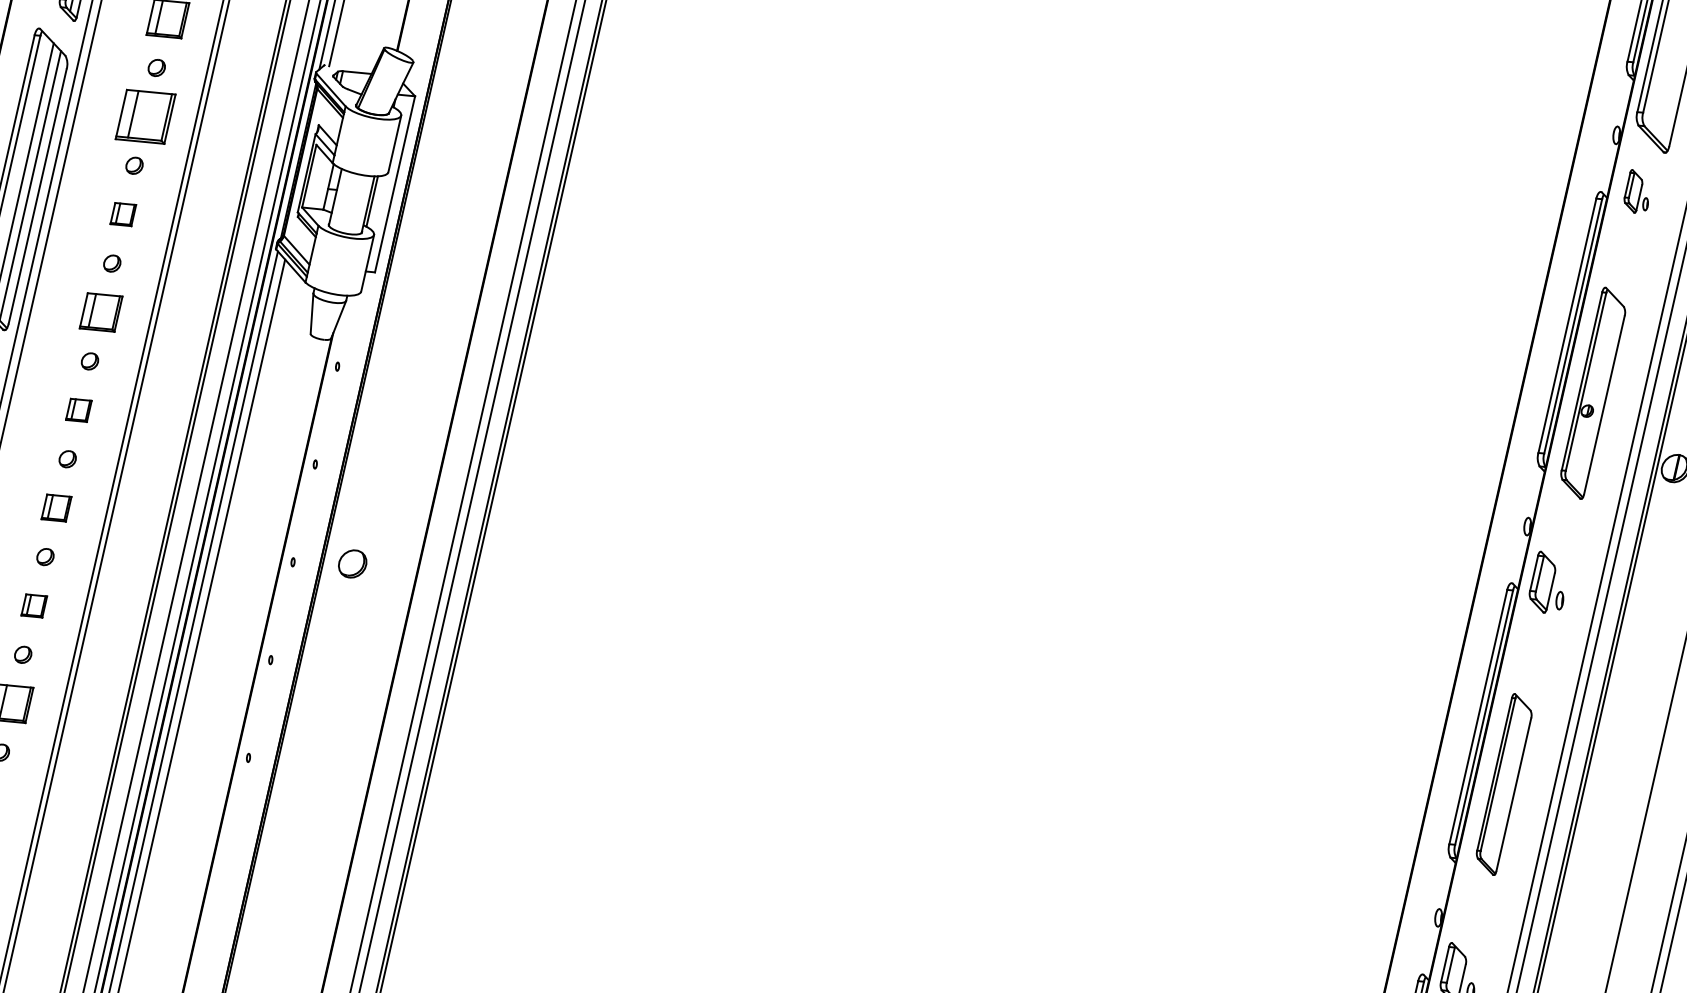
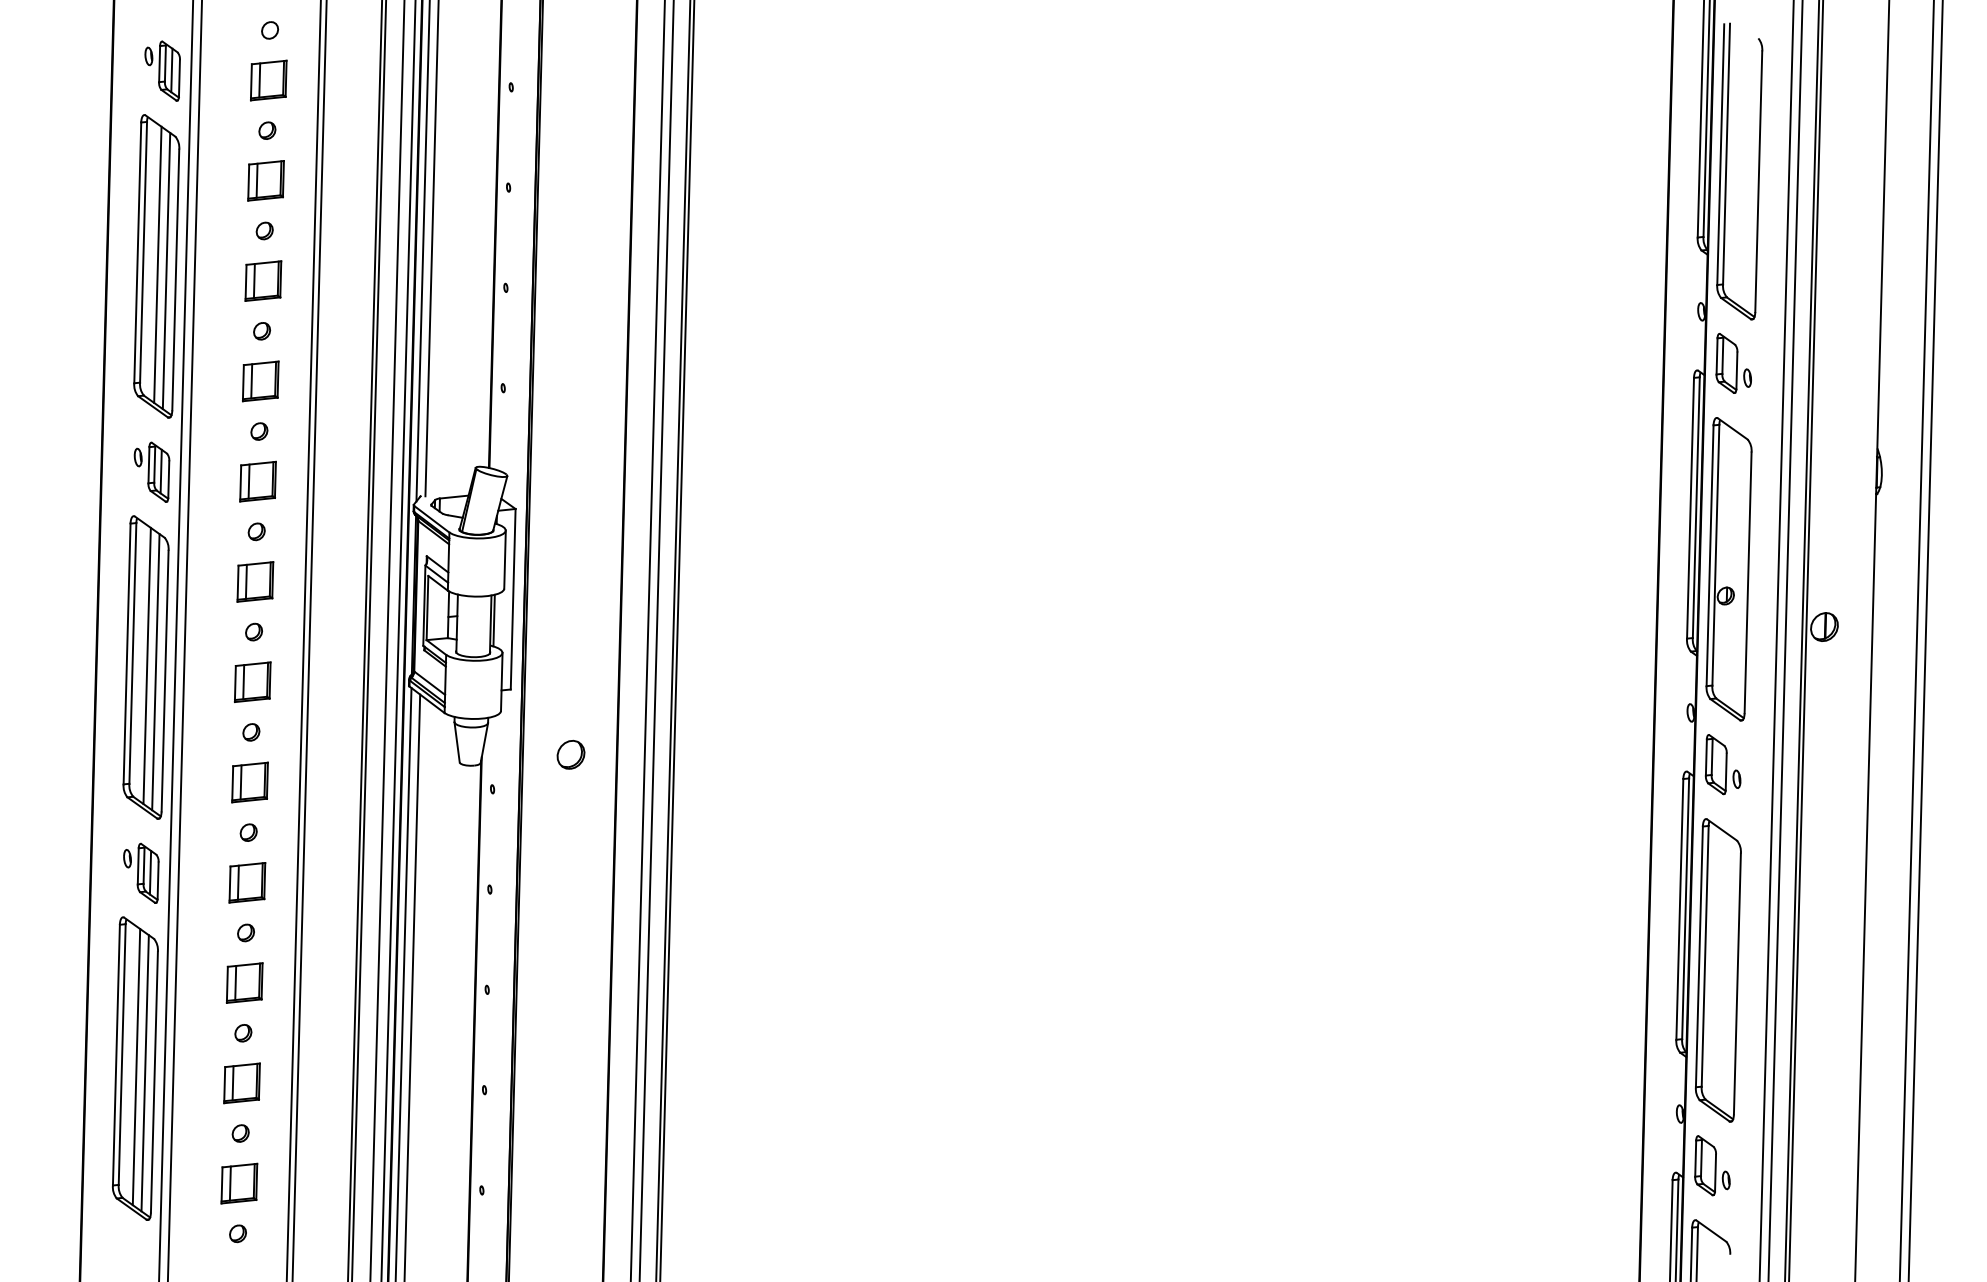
part: (145, 116) -> (255, 581), size x0.71
part: (1637, 192) -> (1733, 363), size x1.43
part: (123, 213) -> (252, 681), size x1.67
part: (1592, 393) -> (1728, 569), size x1.43
part: (79, 410) -> (247, 882), size x1.67
part: (56, 507) -> (244, 982), size x1.43
part: (352, 563) -> (570, 754), moved
part: (33, 605) -> (241, 1083), size x1.67
part: (1504, 784) -> (1718, 970), size x1.67

